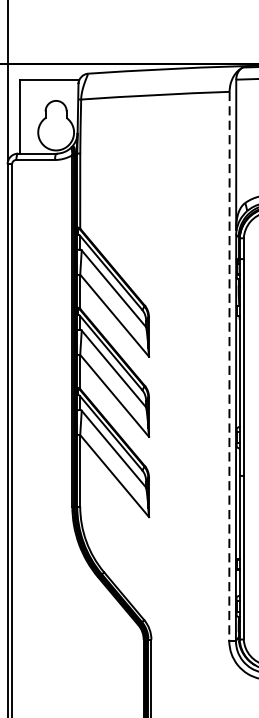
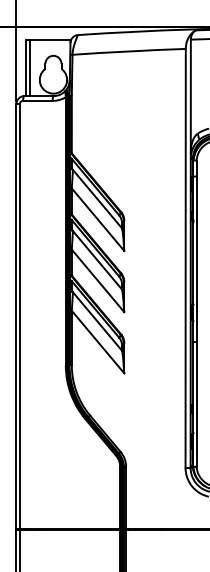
line: (24, 116) -> (29, 67), added
line: (229, 366) -> (185, 258), dashed -> solid

